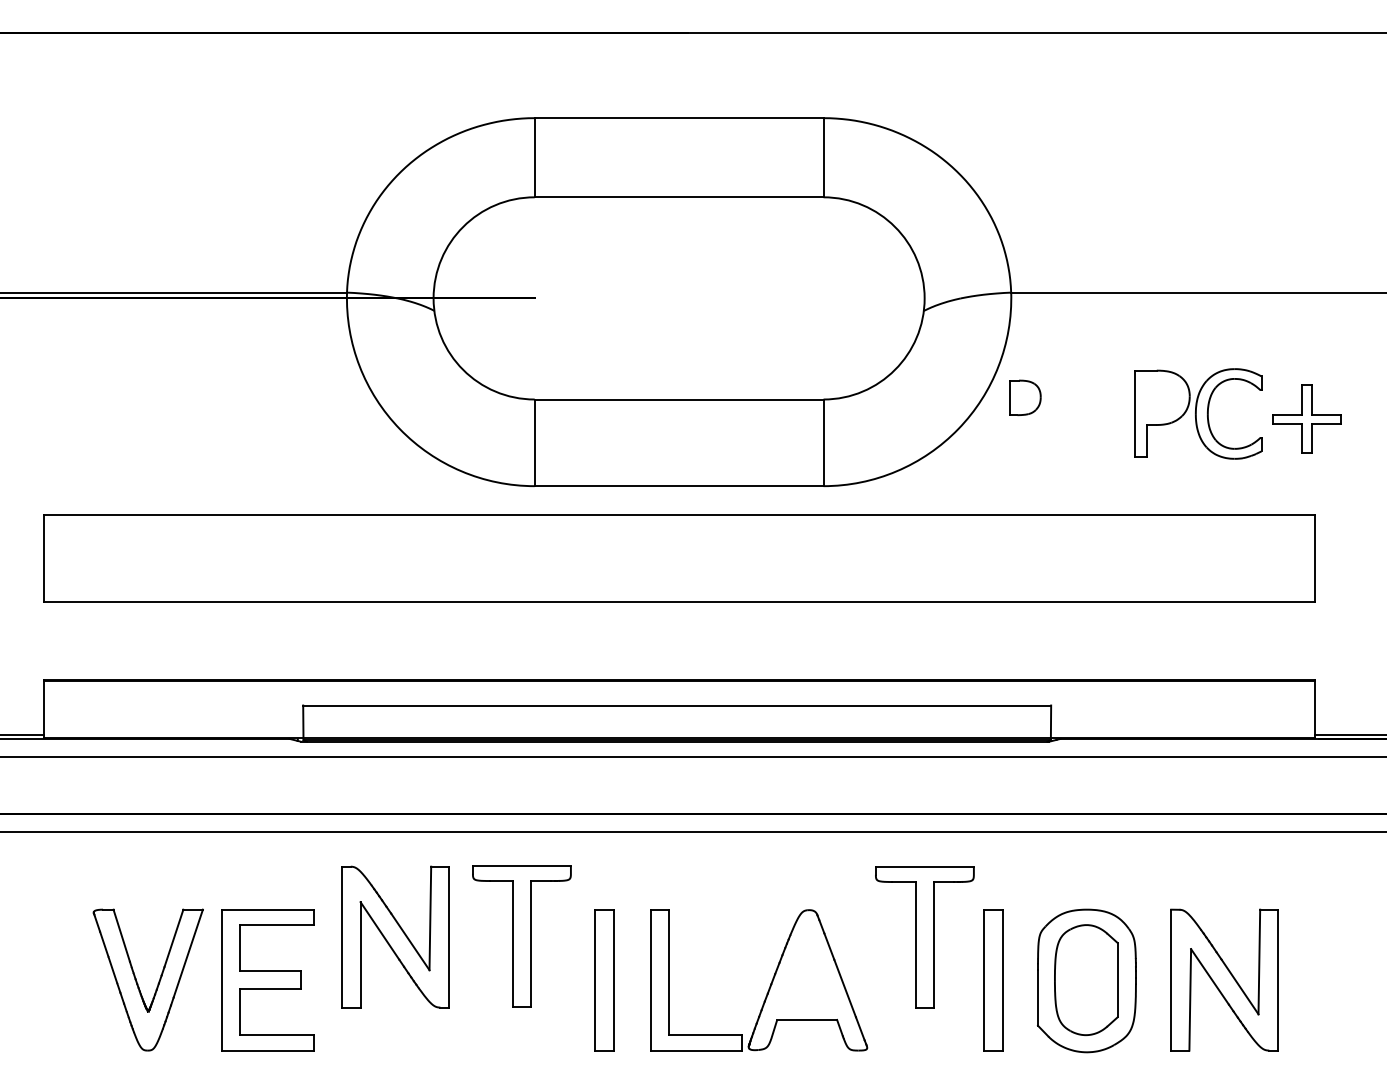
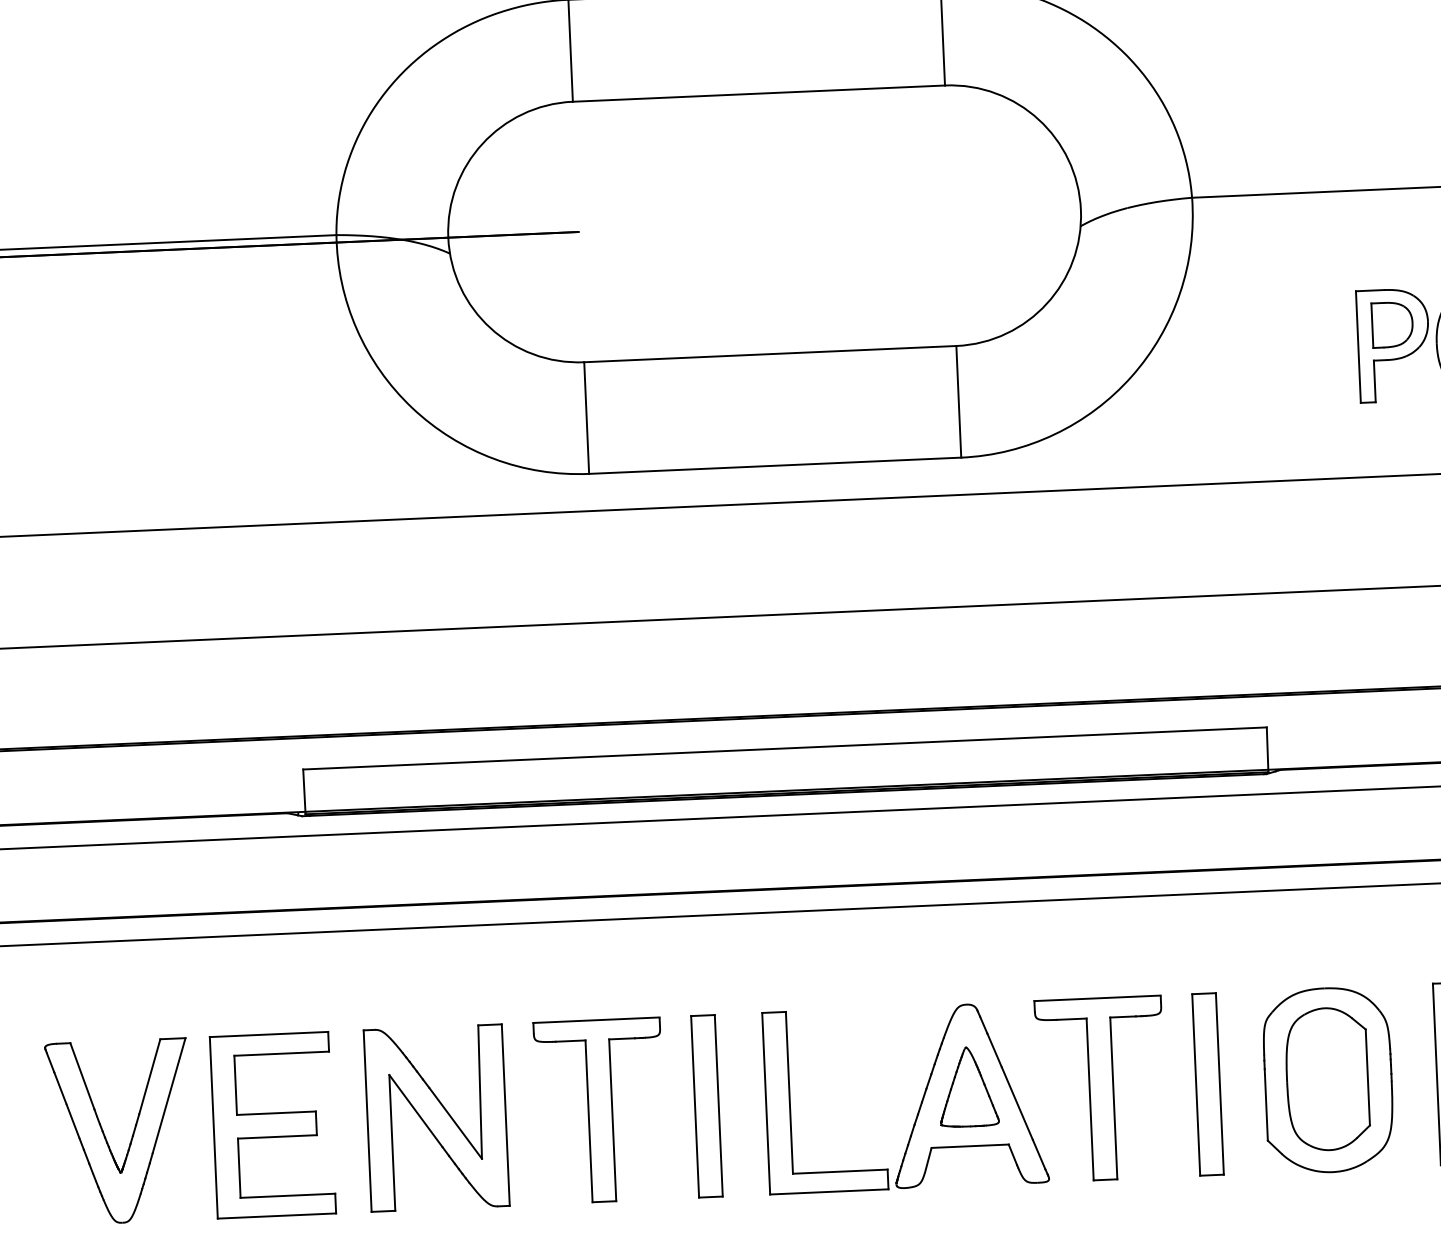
part: (1025, 397) -> (1392, 324), moved
part: (395, 936) -> (436, 1117), moved
part: (521, 936) -> (599, 1111), moved
part: (924, 937) -> (1101, 1089), moved
part: (807, 973) -> (967, 1086), added

